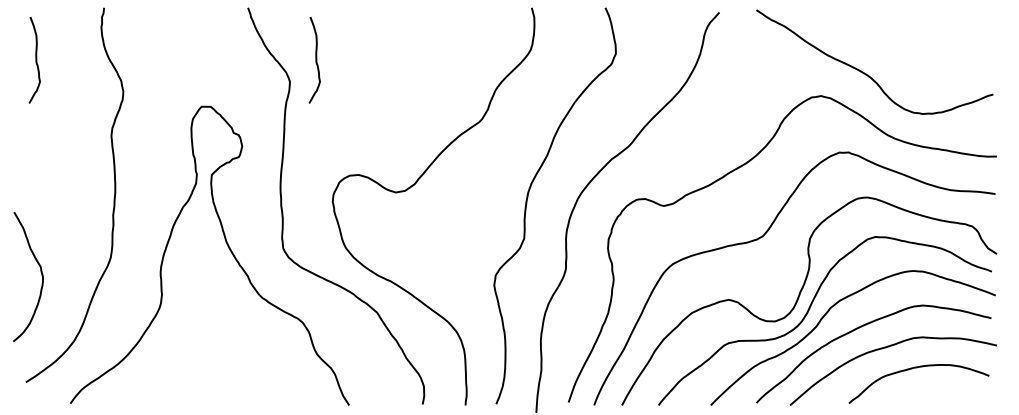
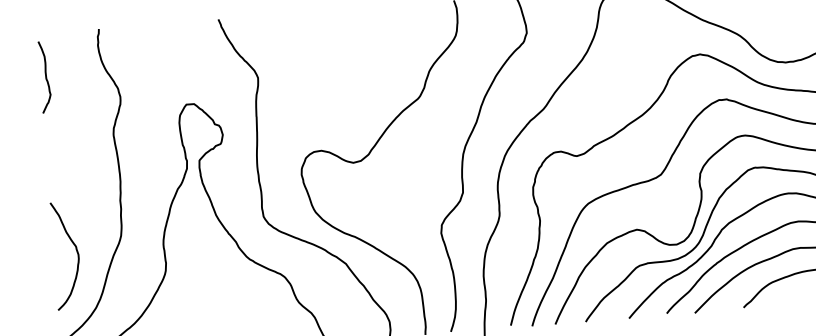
curve: (315, 60) -> (277, 58), removed
curve: (40, 272) -> (76, 251), moved

